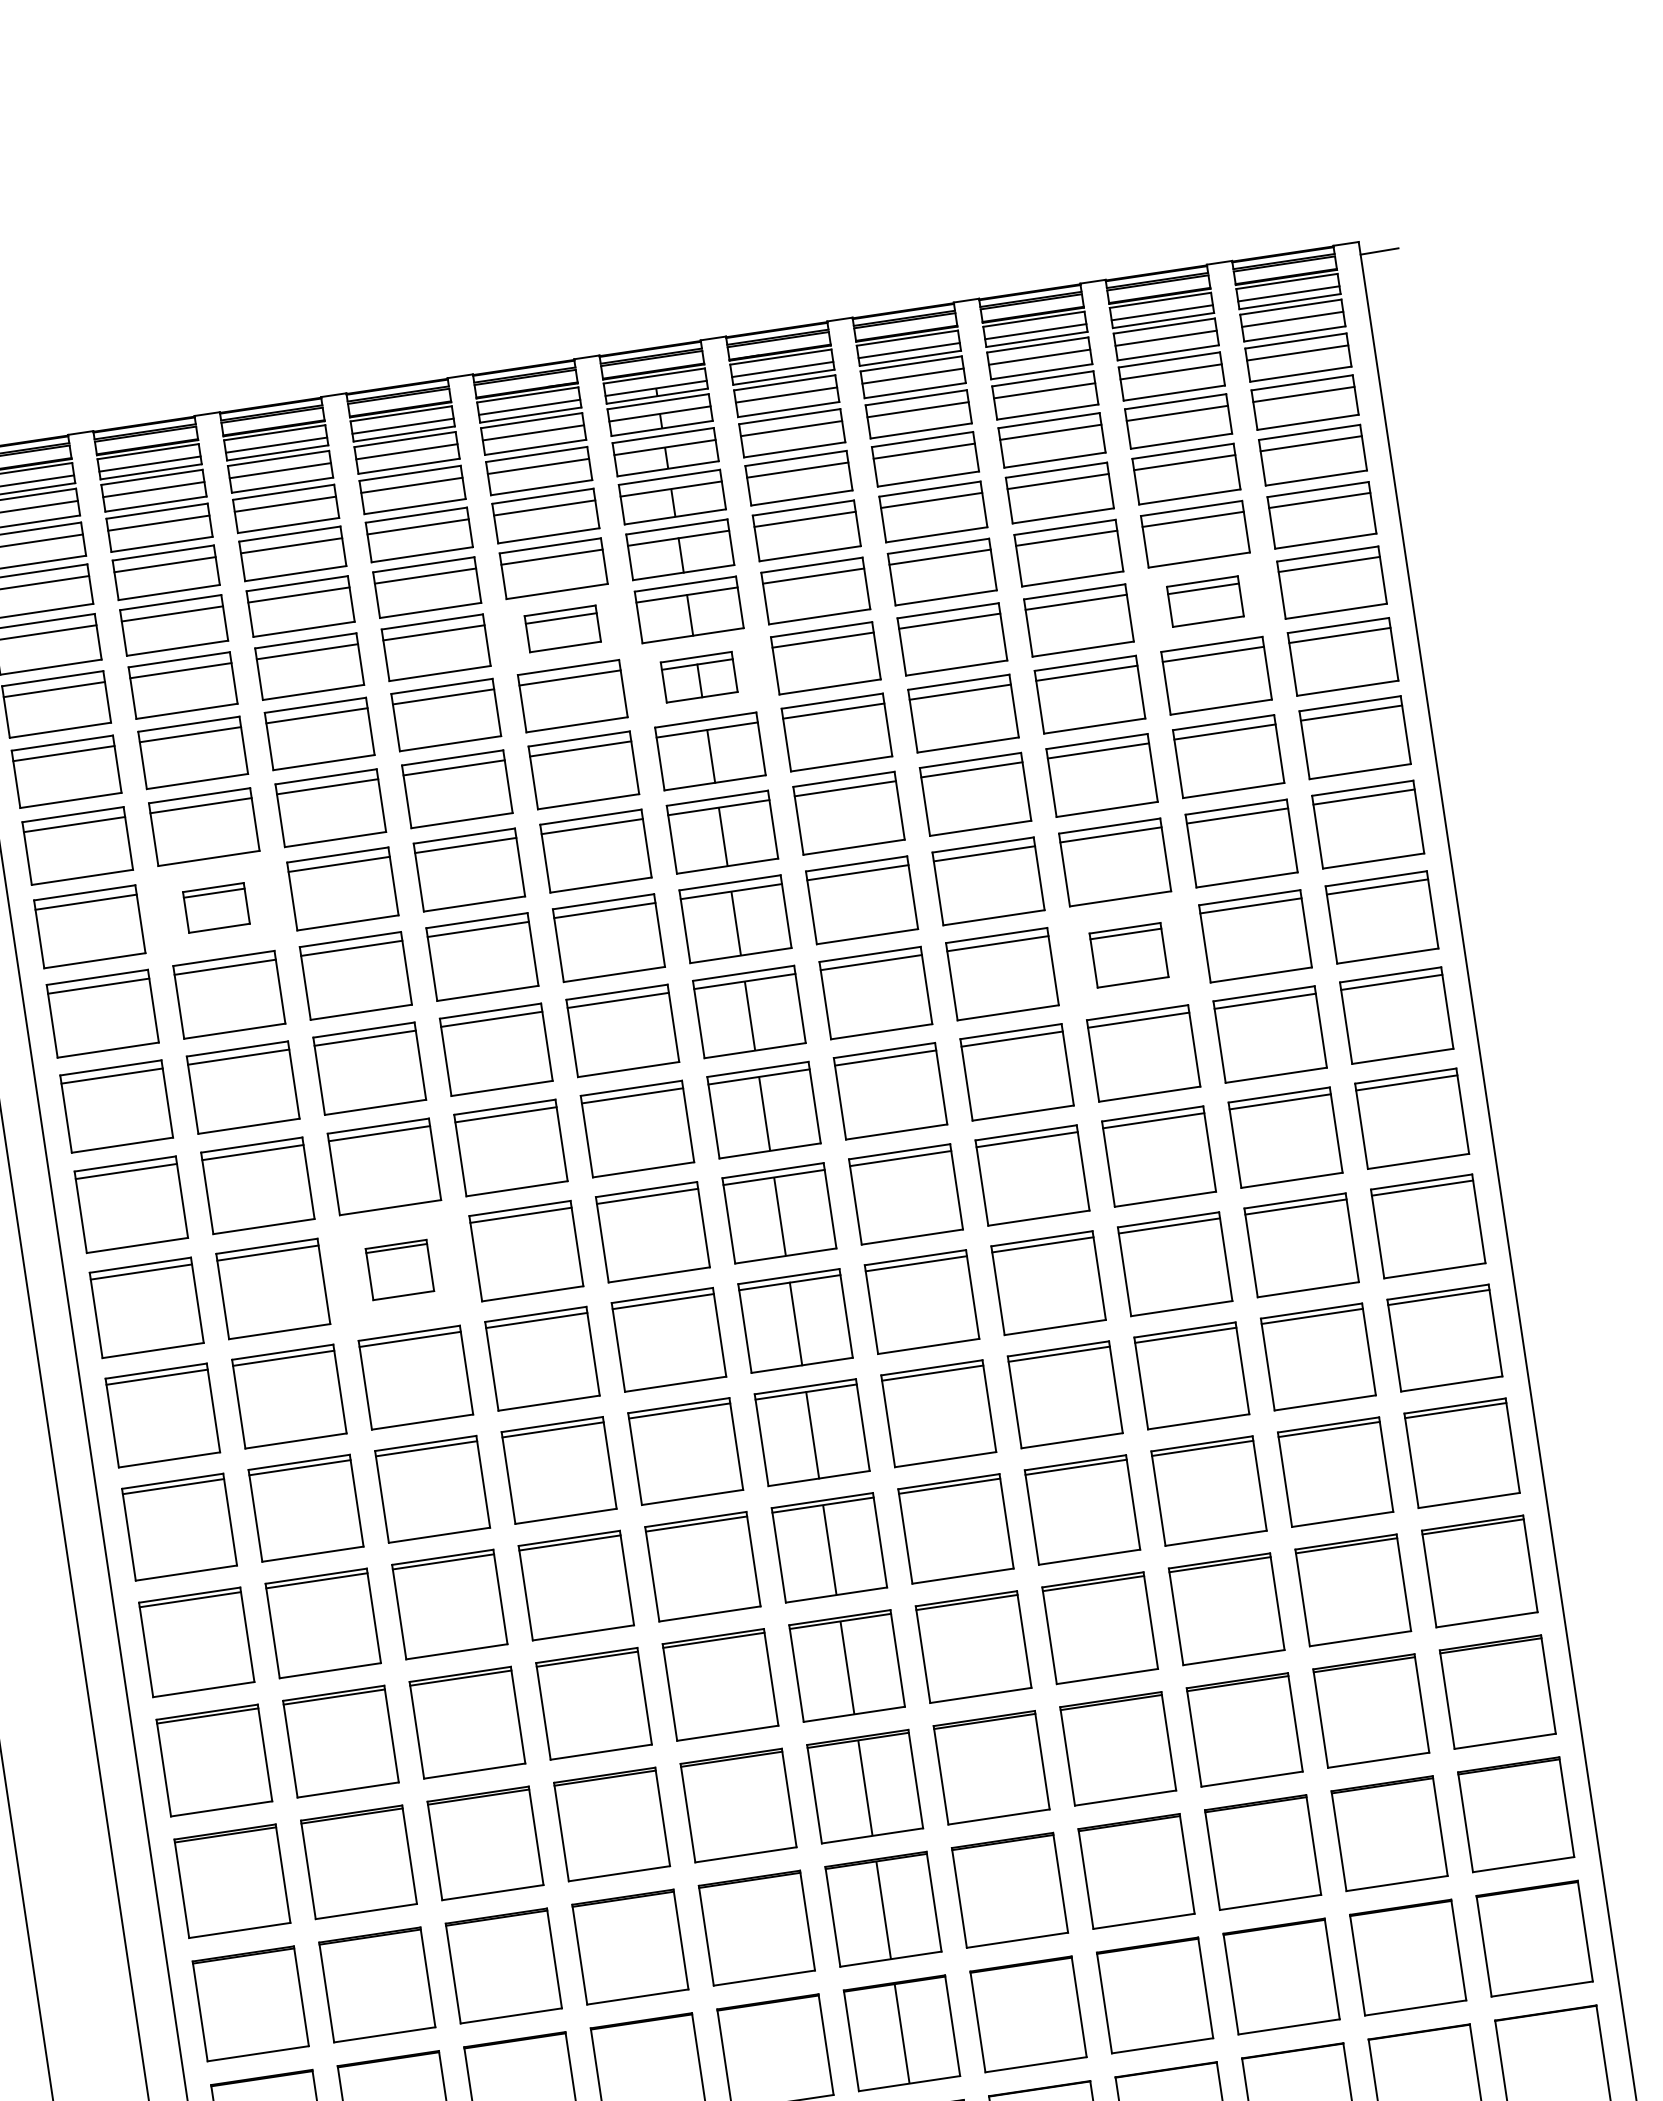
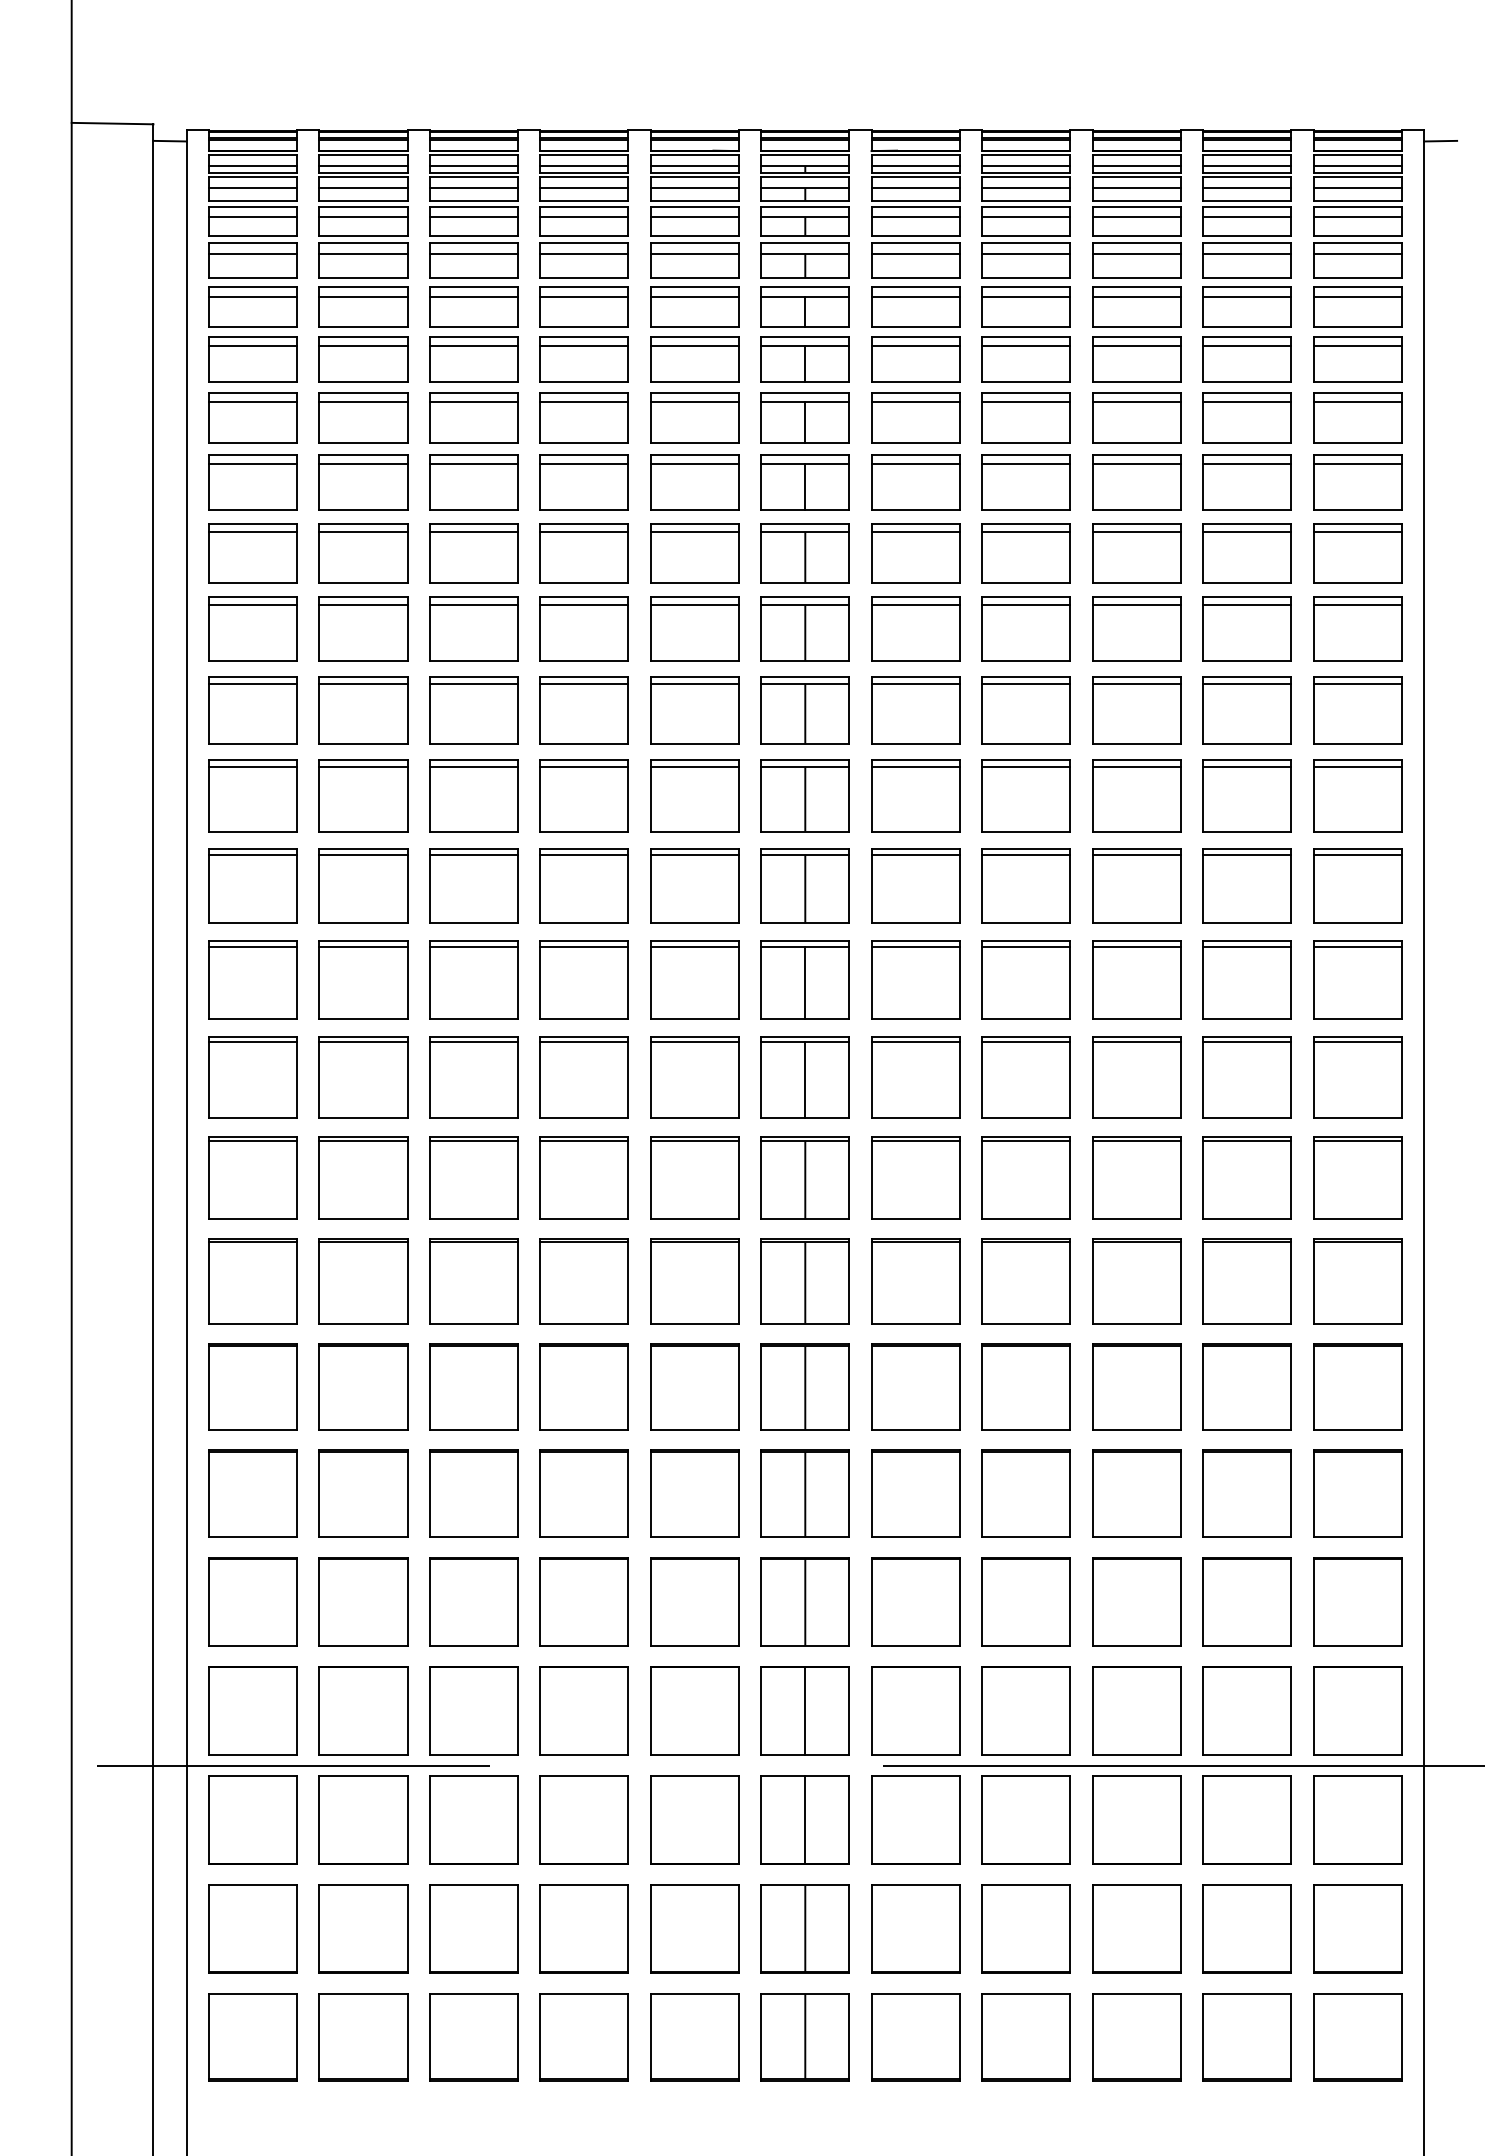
part: (1204, 601) -> (1246, 417), size x1.43
part: (562, 629) -> (694, 359), size x1.43
part: (698, 676) -> (804, 417), size x1.43
part: (216, 908) -> (363, 553), size x1.67
part: (1128, 955) -> (1136, 710), size x1.43
part: (399, 1269) -> (473, 885), size x1.67

